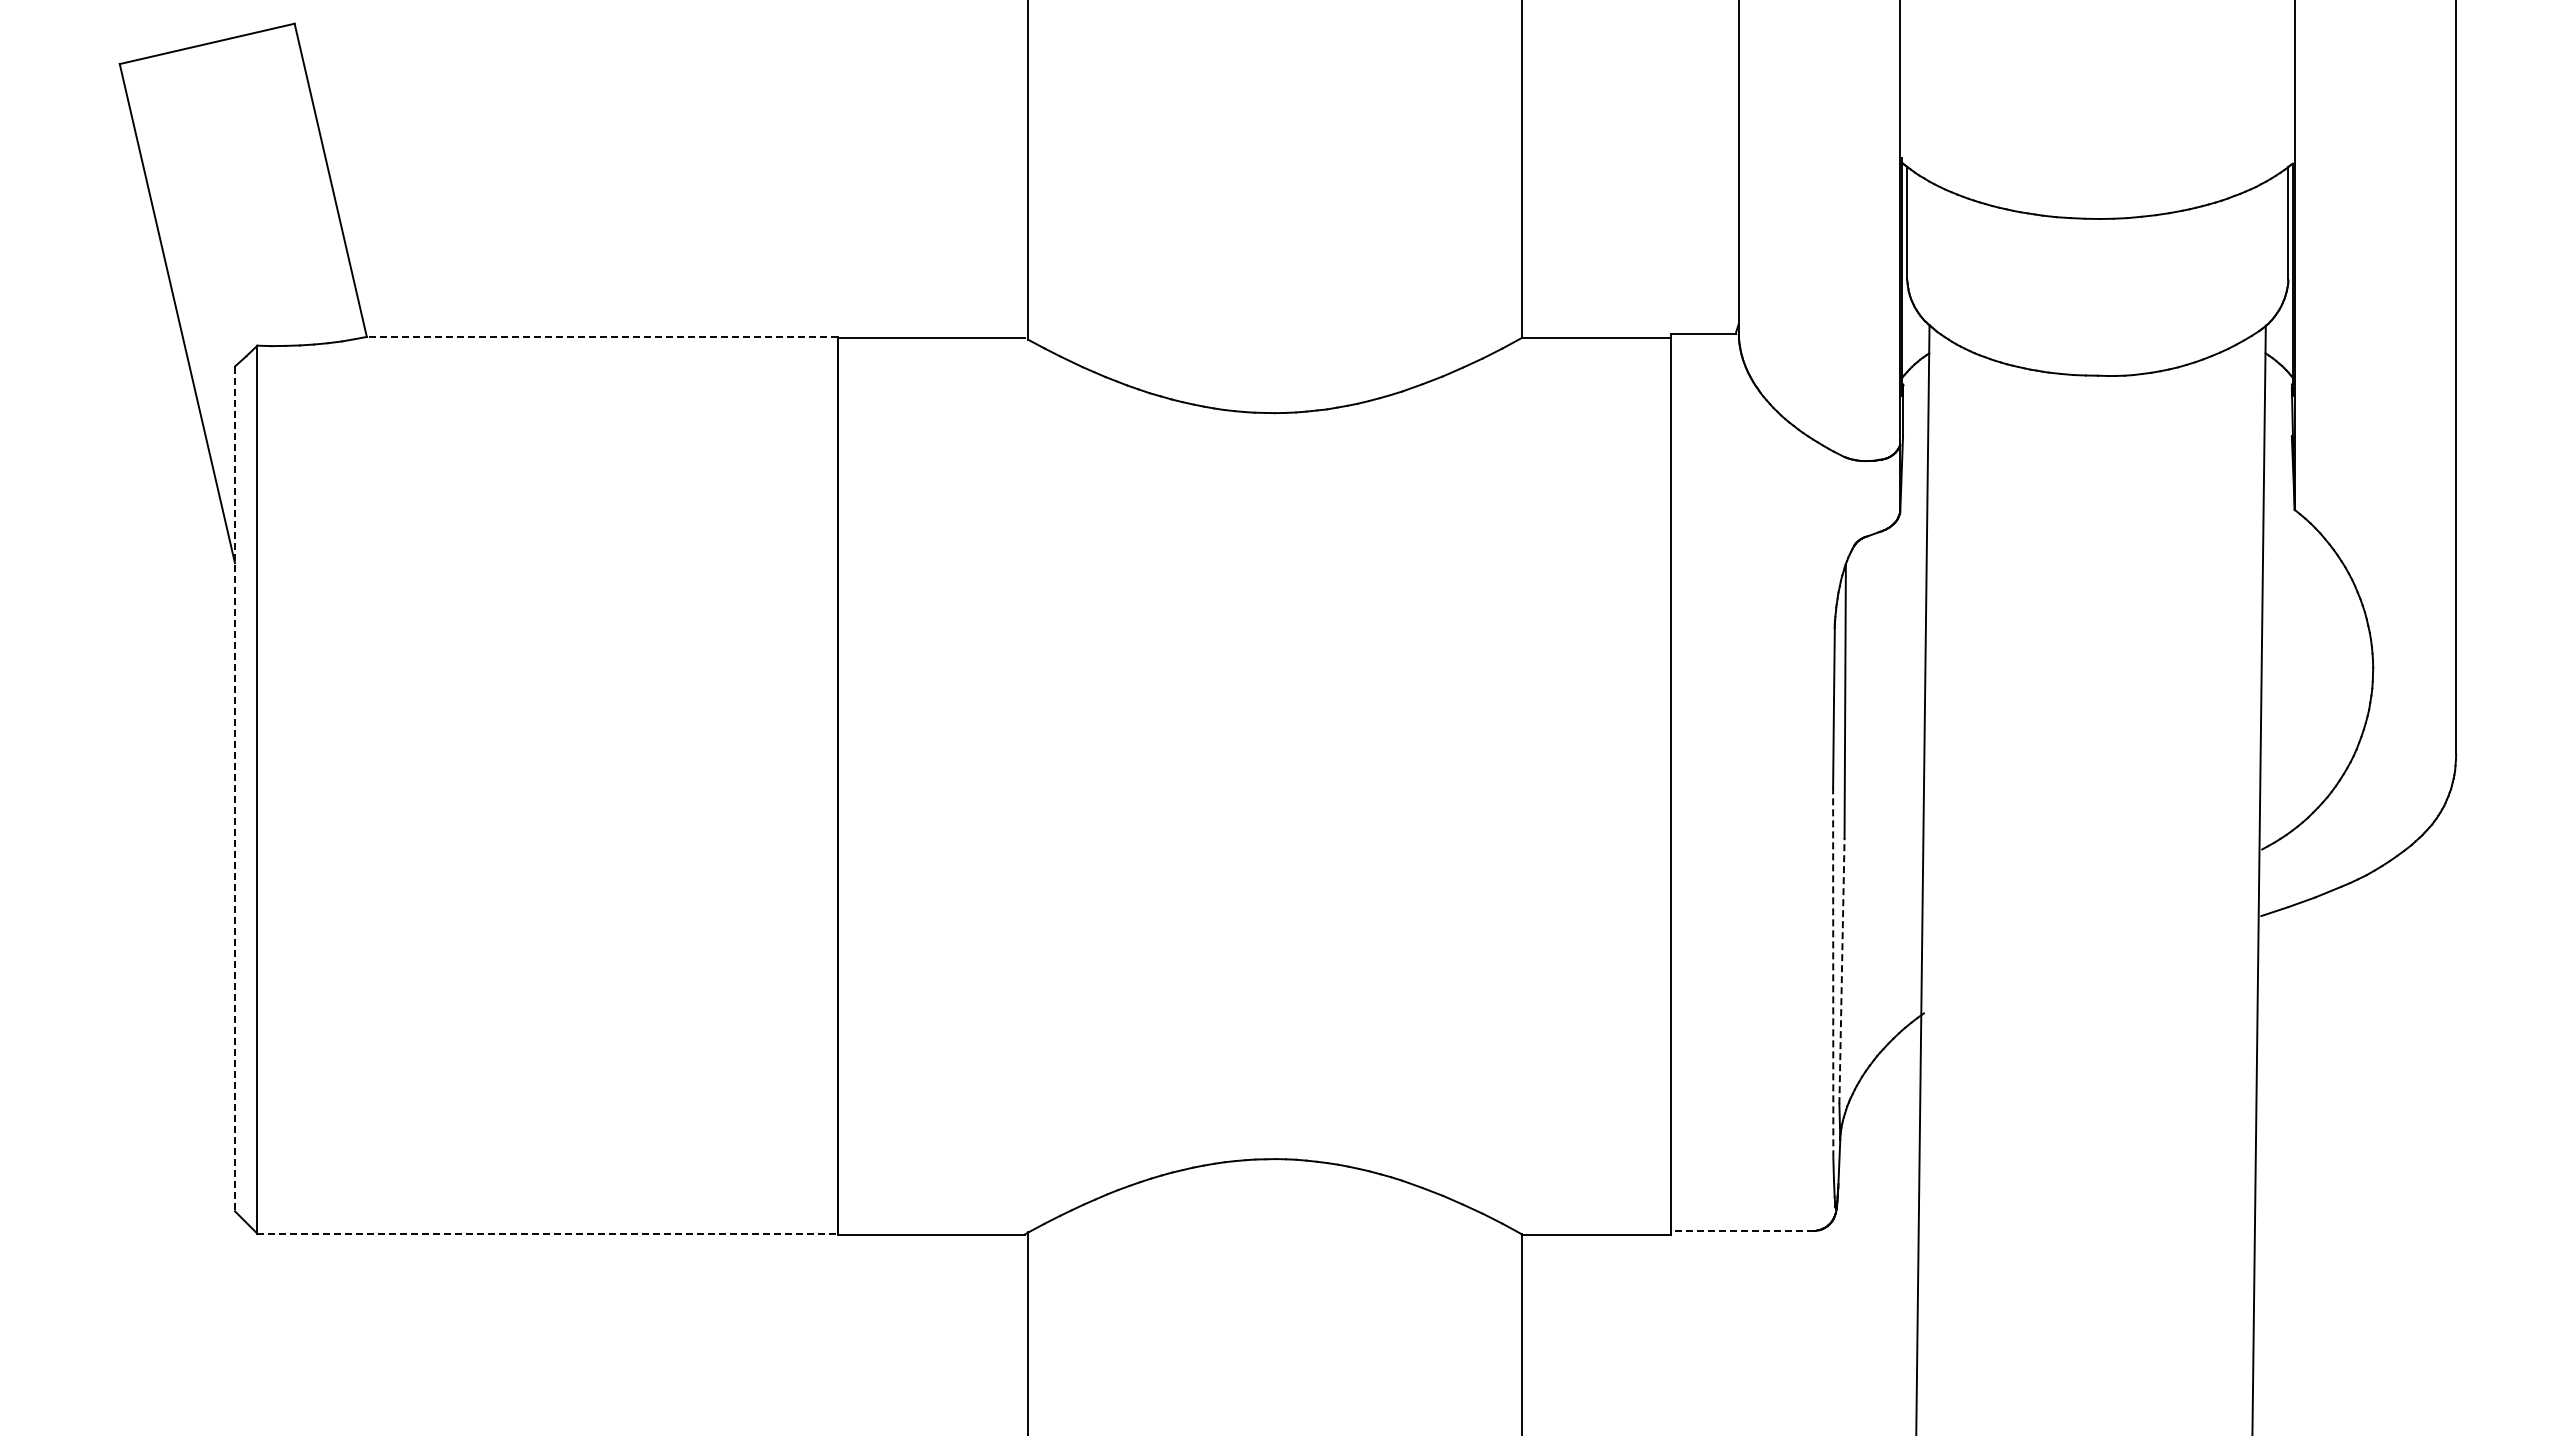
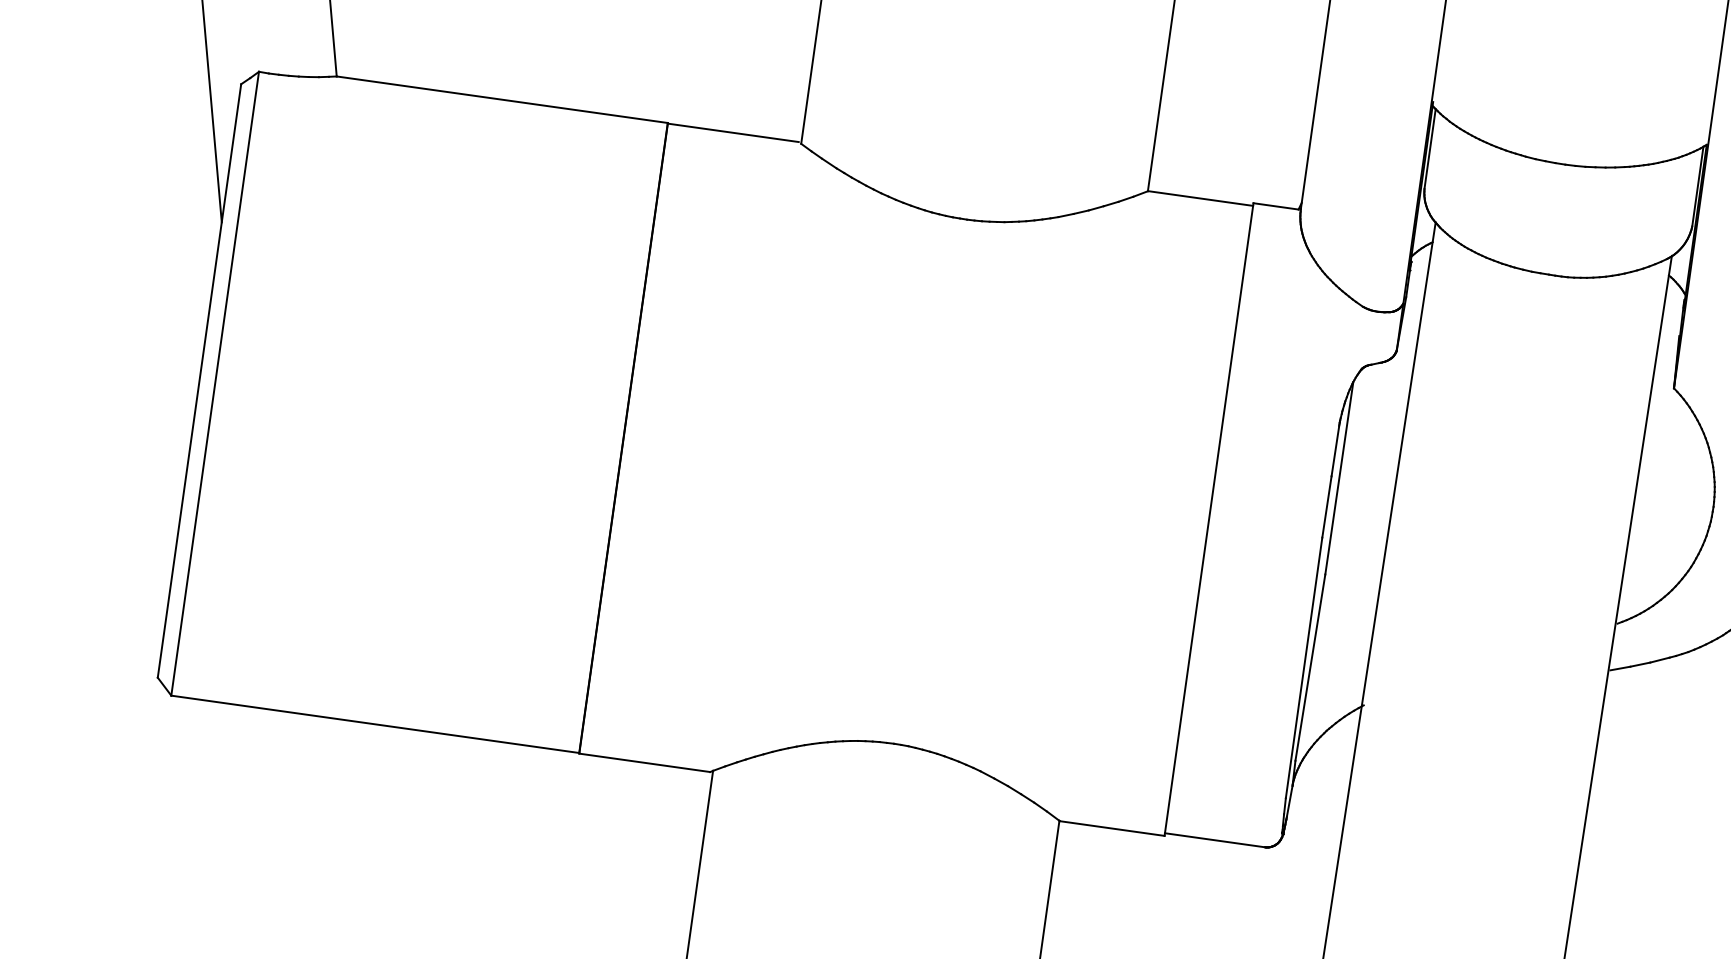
line: (602, 336) -> (502, 99), dashed -> solid
line: (235, 789) -> (199, 381), dashed -> solid
line: (1841, 971) -> (1310, 667), dashed -> solid
line: (1833, 973) -> (1304, 668), dashed -> solid
line: (1742, 1230) -> (1214, 840), dashed -> solid
line: (548, 1233) -> (375, 724), dashed -> solid

